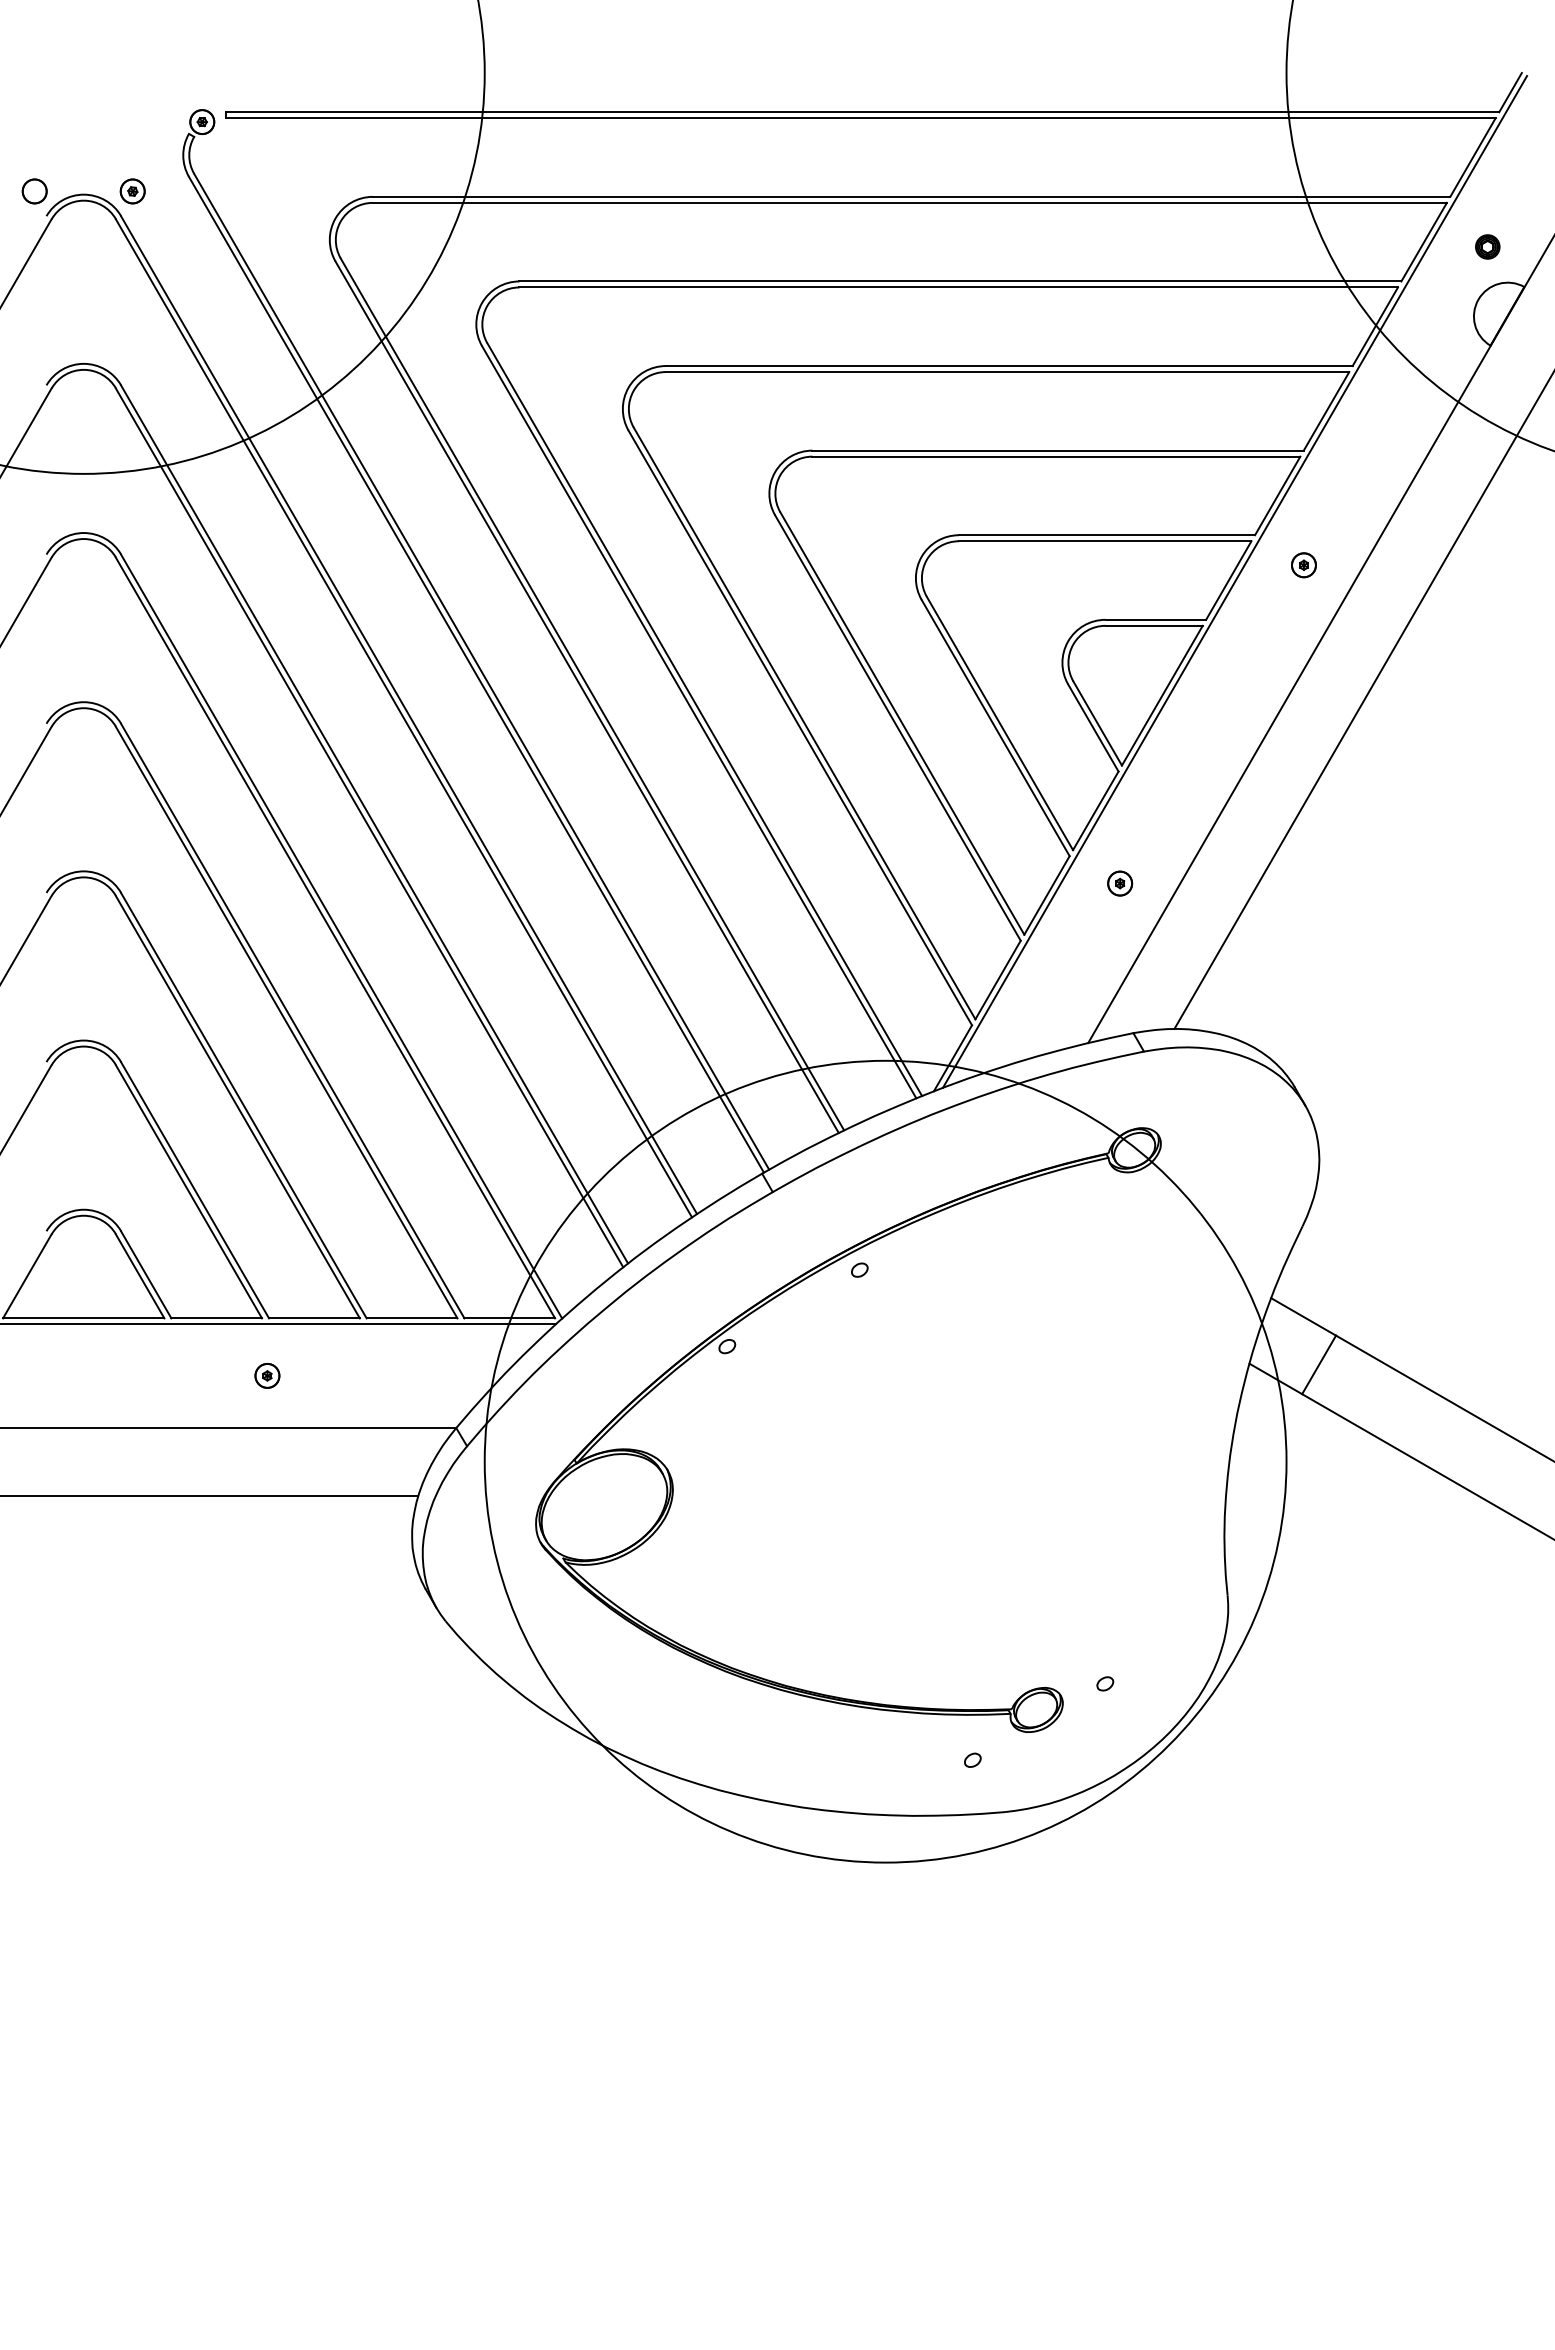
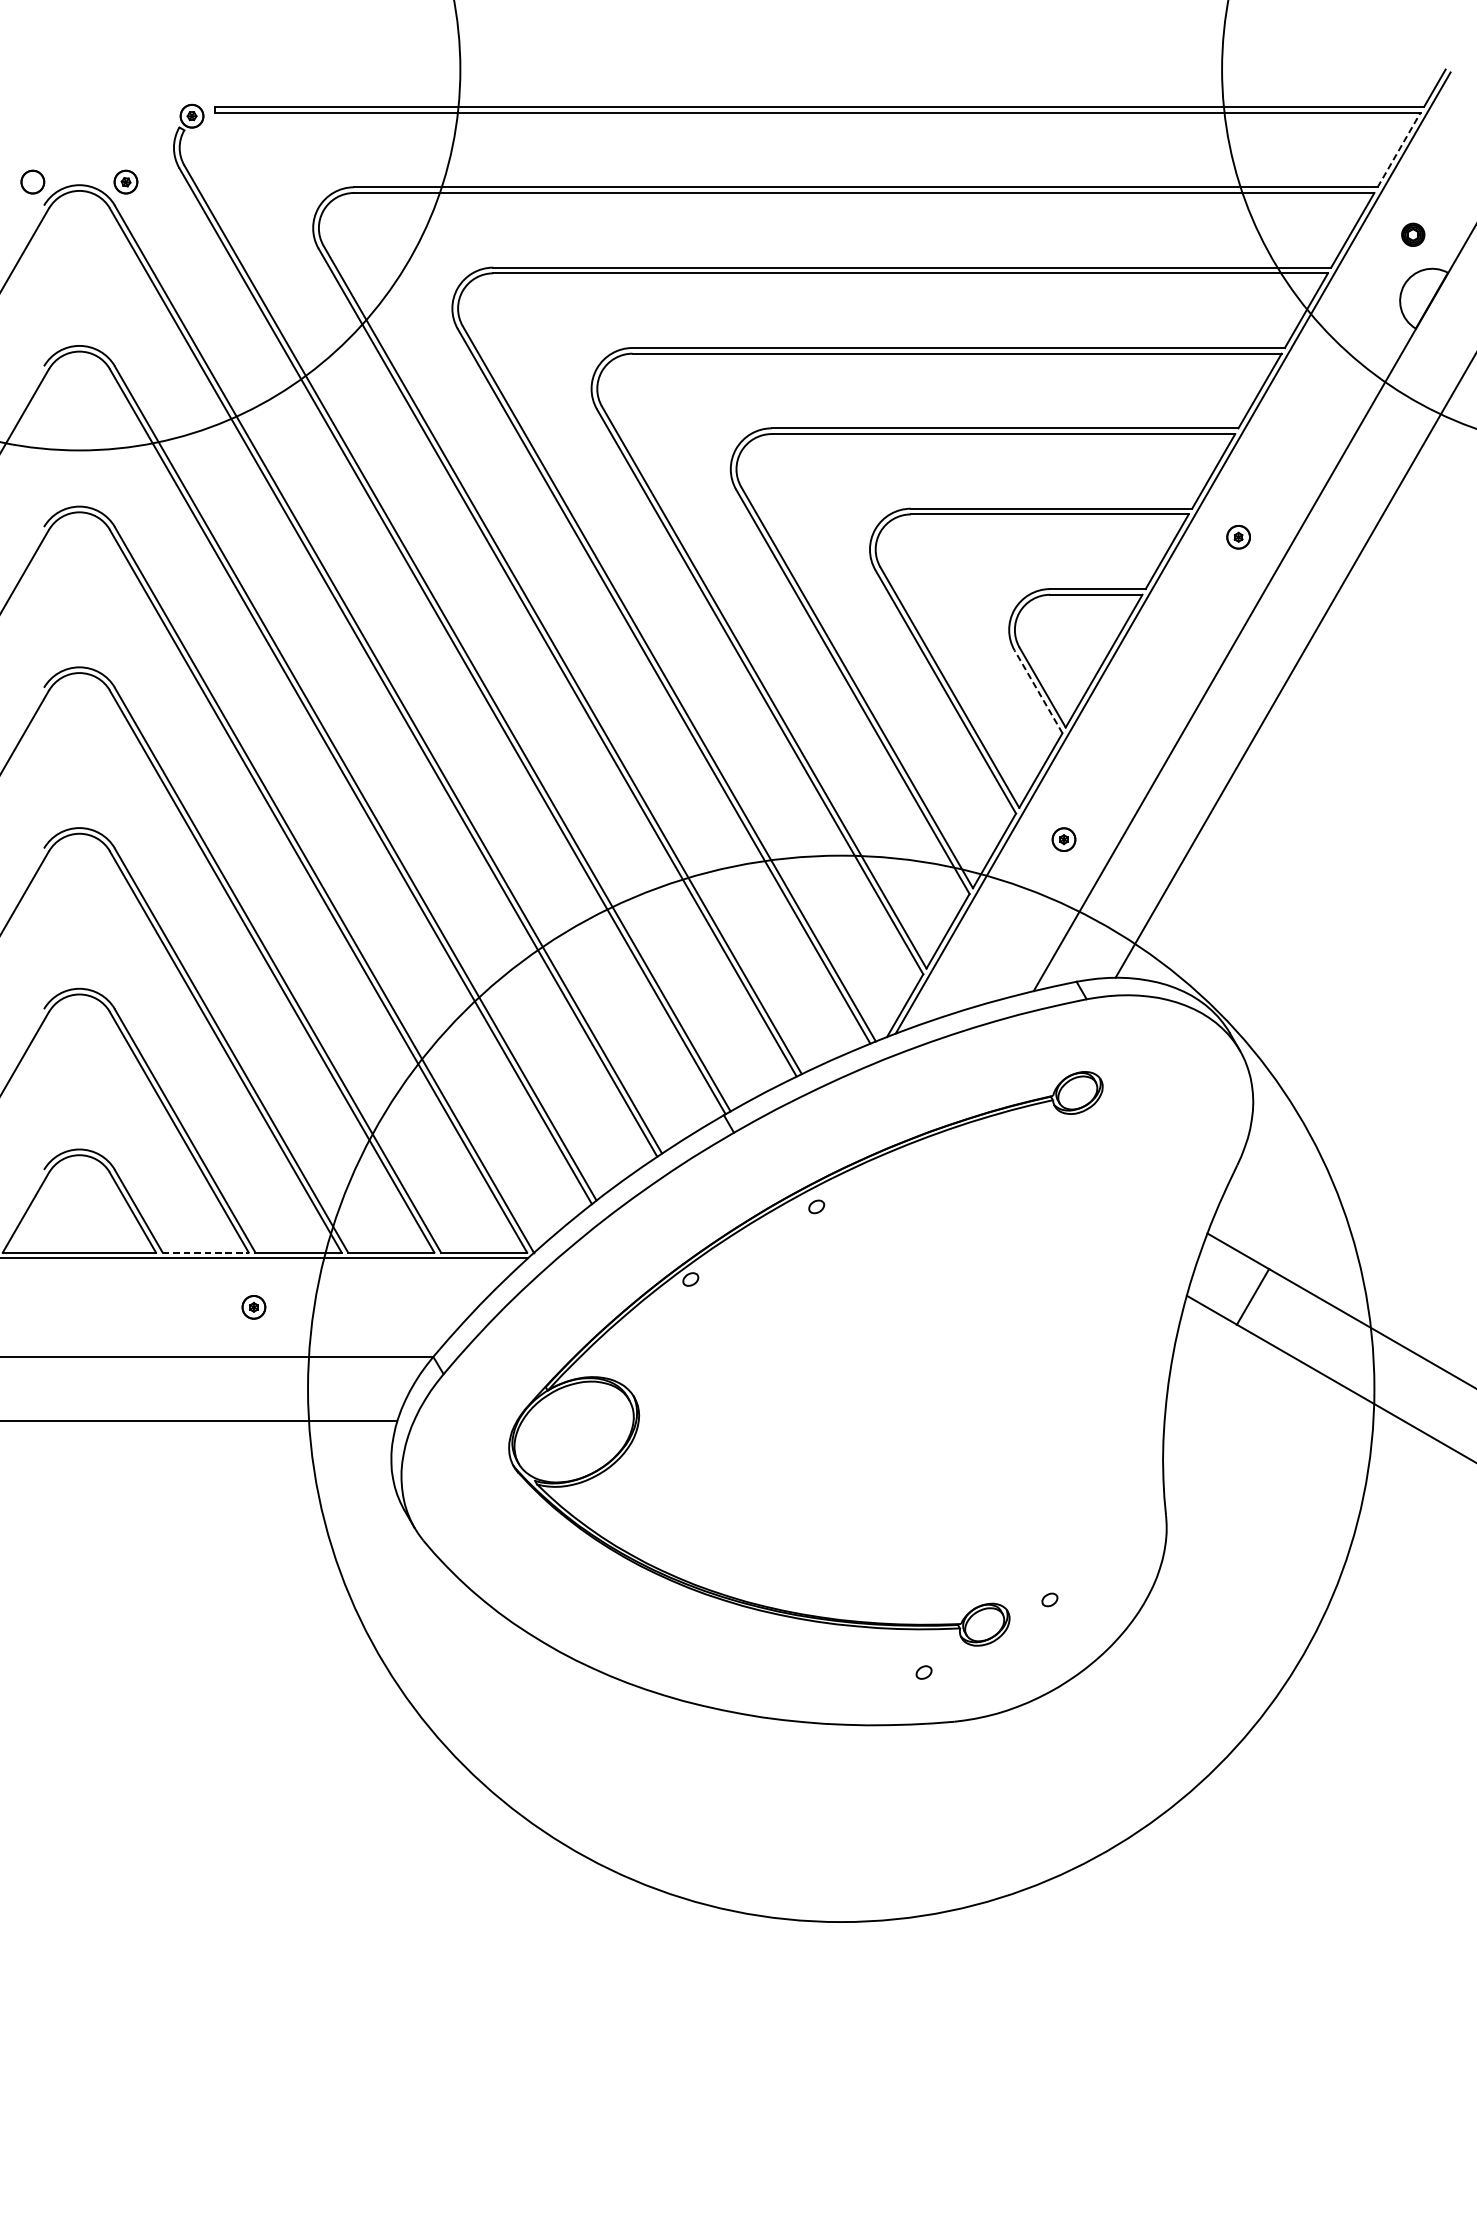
line: (1473, 157) -> (1399, 149), solid -> dashed
line: (1093, 727) -> (1038, 691), solid -> dashed
line: (217, 1318) -> (206, 1252), solid -> dashed
circle: (885, 1461) -> (841, 1388), size x1.4

